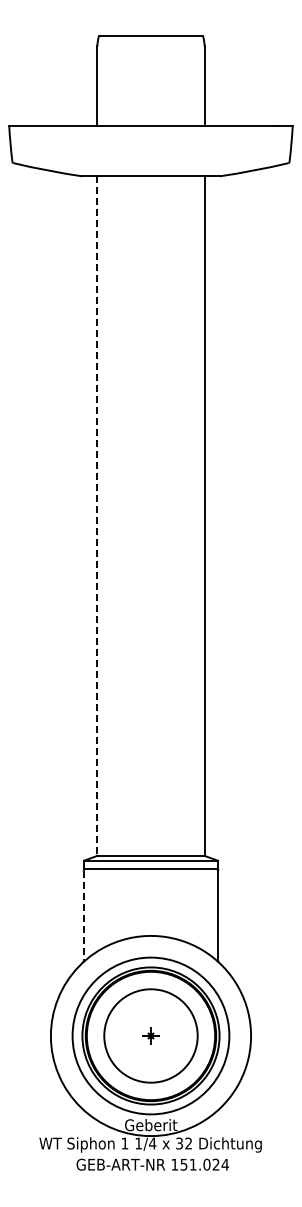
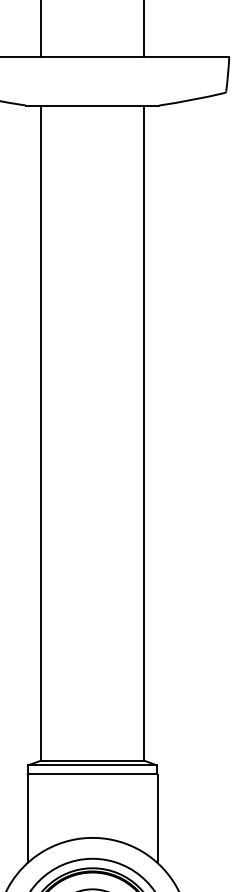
line: (97, 516) -> (41, 433), dashed -> solid
line: (83, 916) -> (27, 819), dashed -> solid

